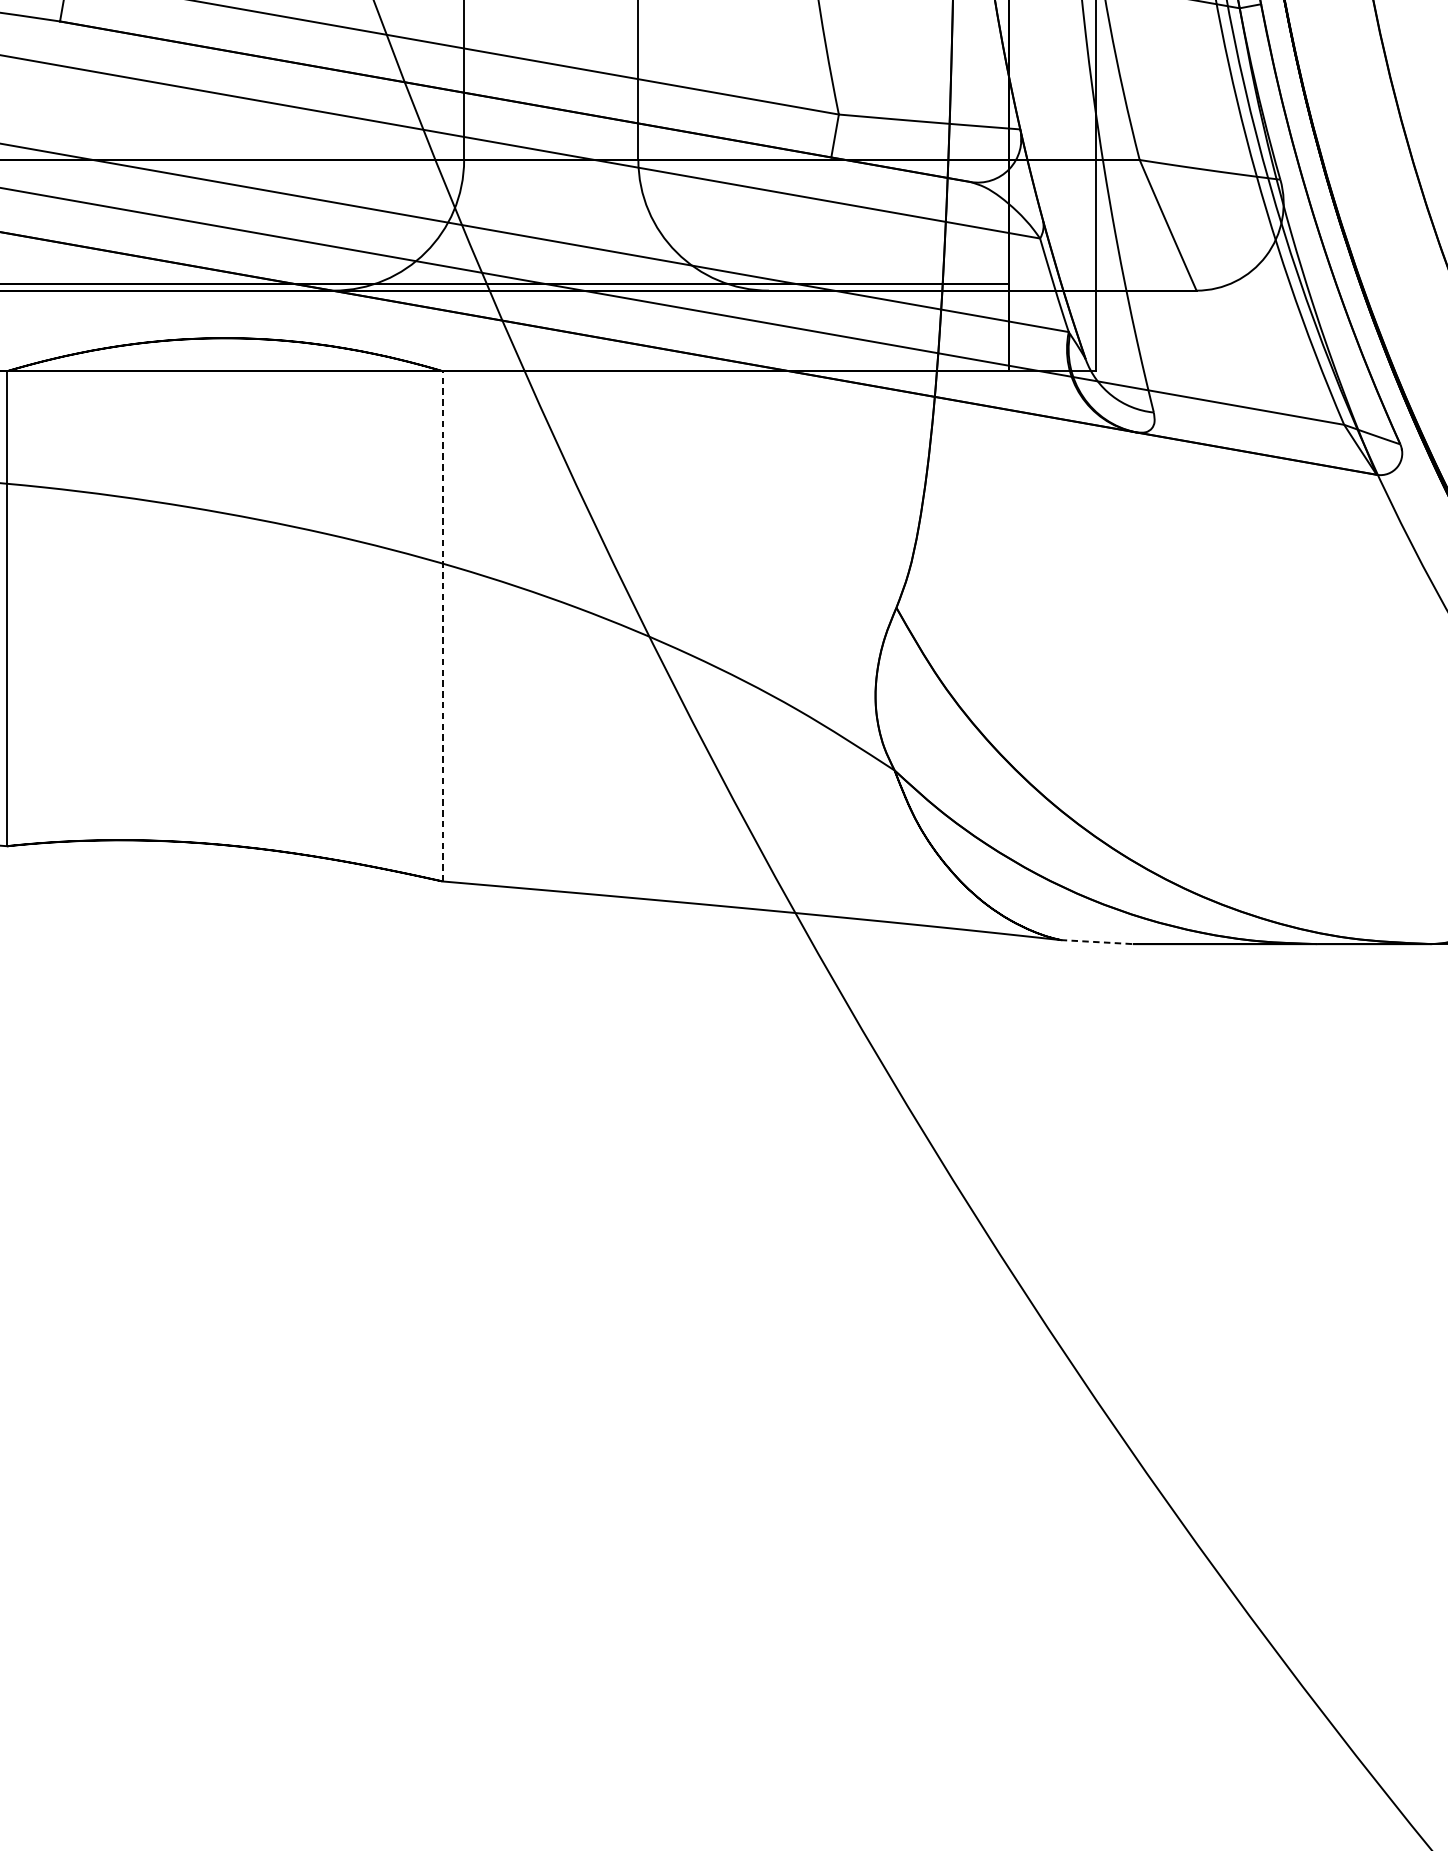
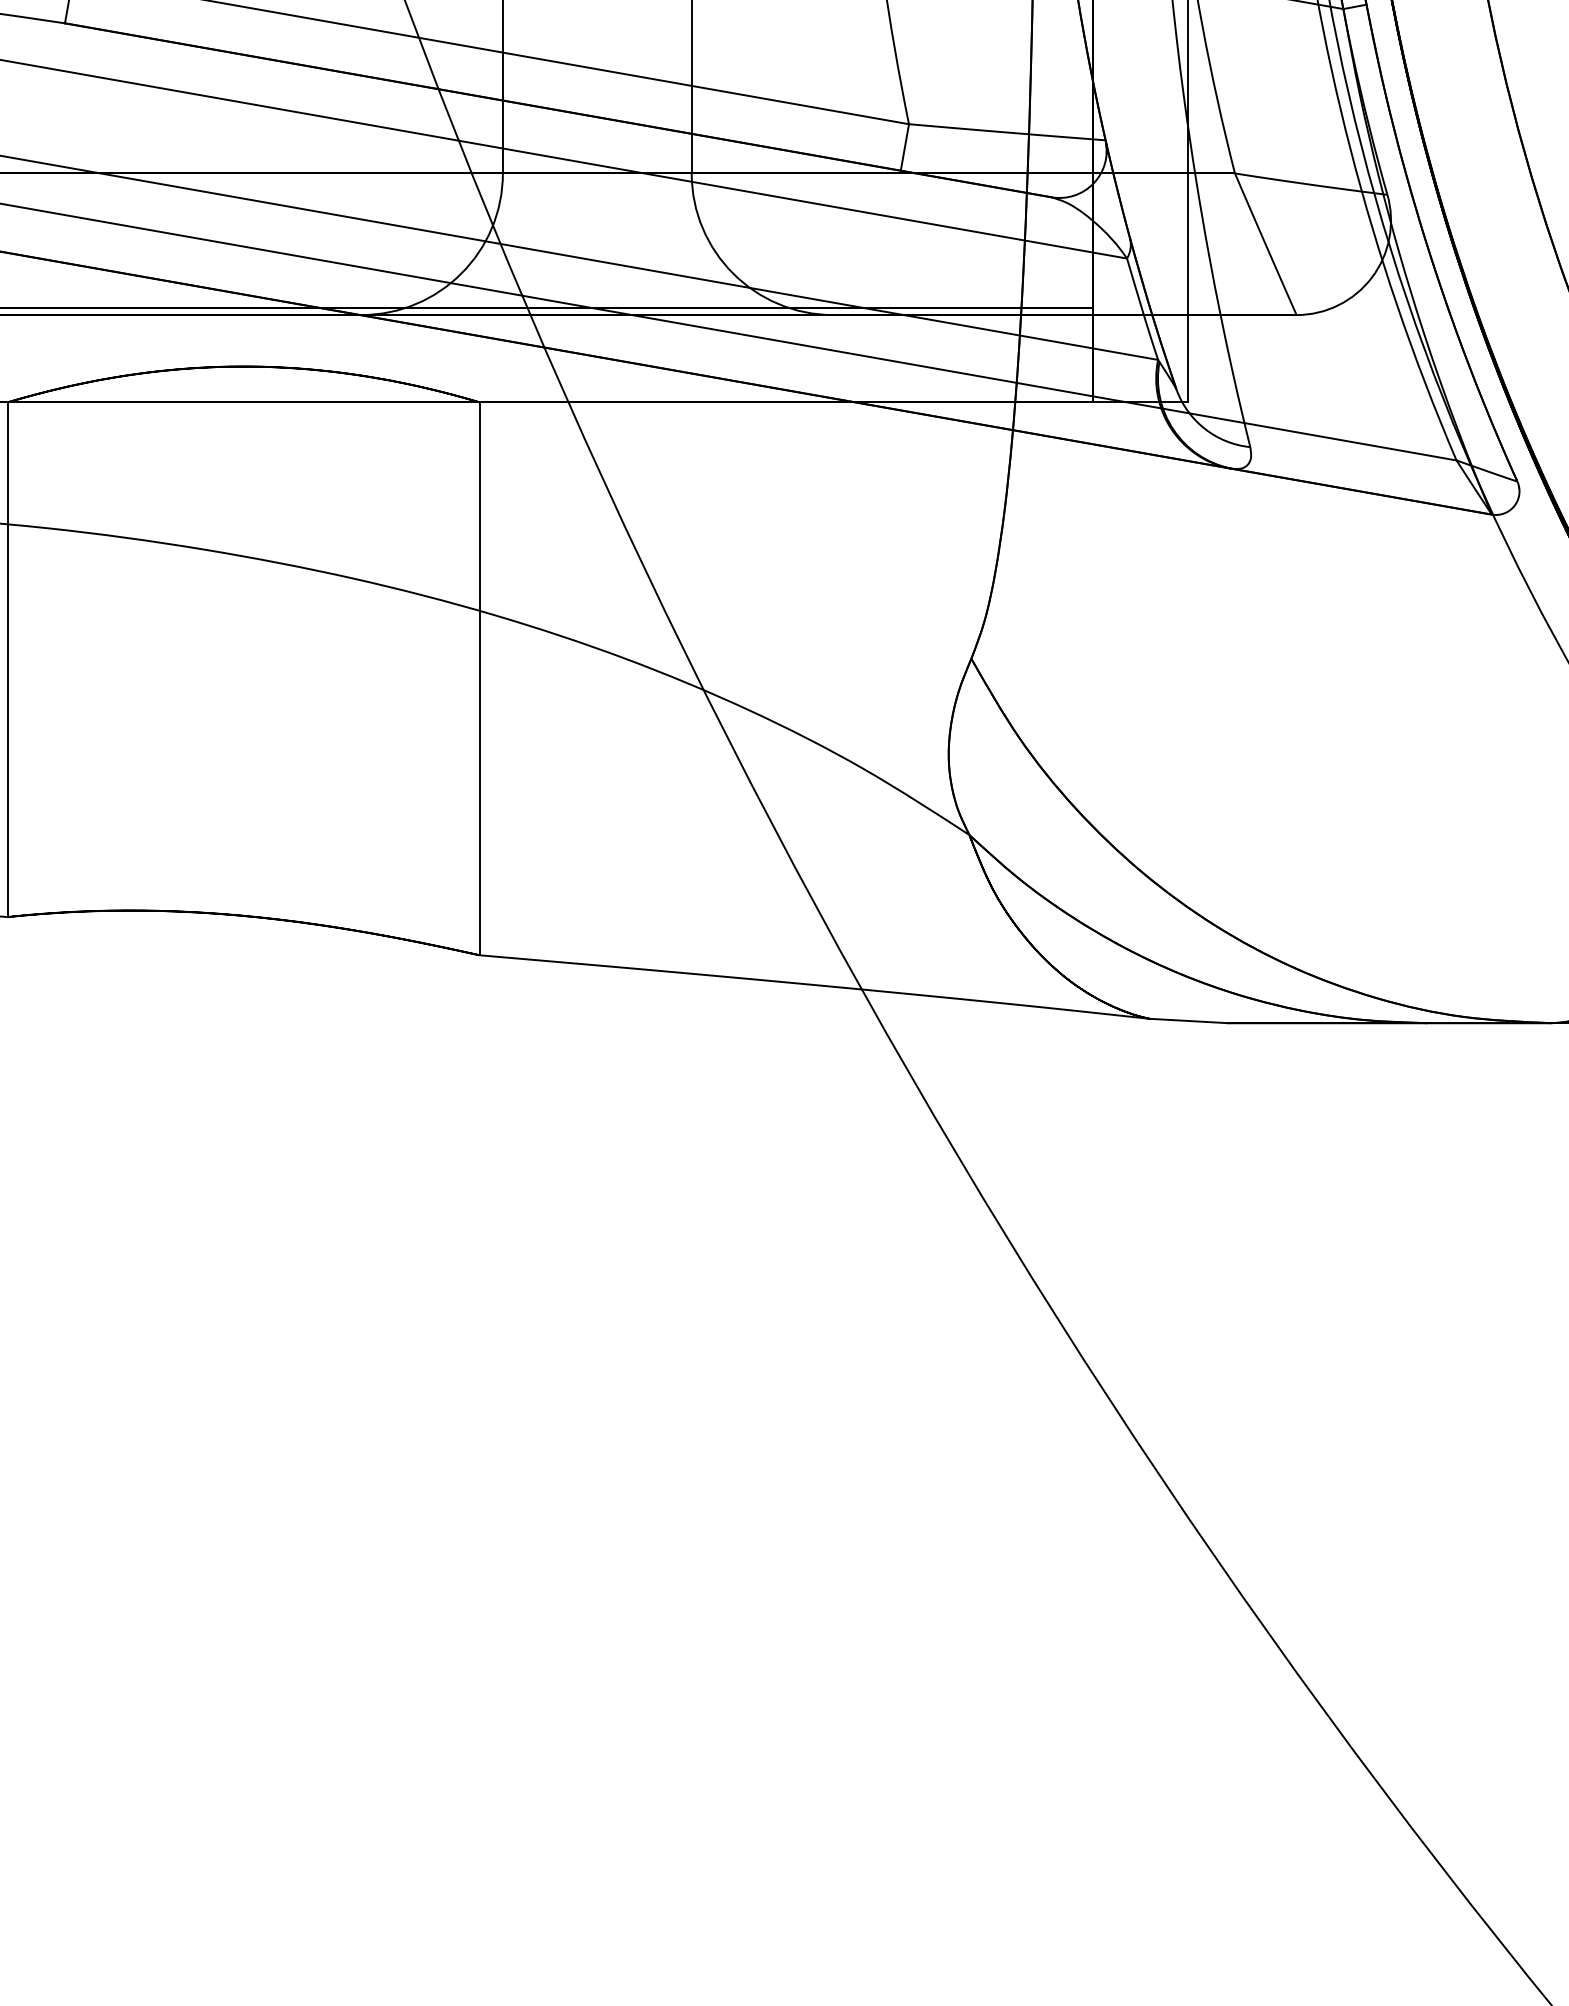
line: (442, 626) -> (479, 678), dashed -> solid
line: (1096, 942) -> (1188, 1021), dashed -> solid

